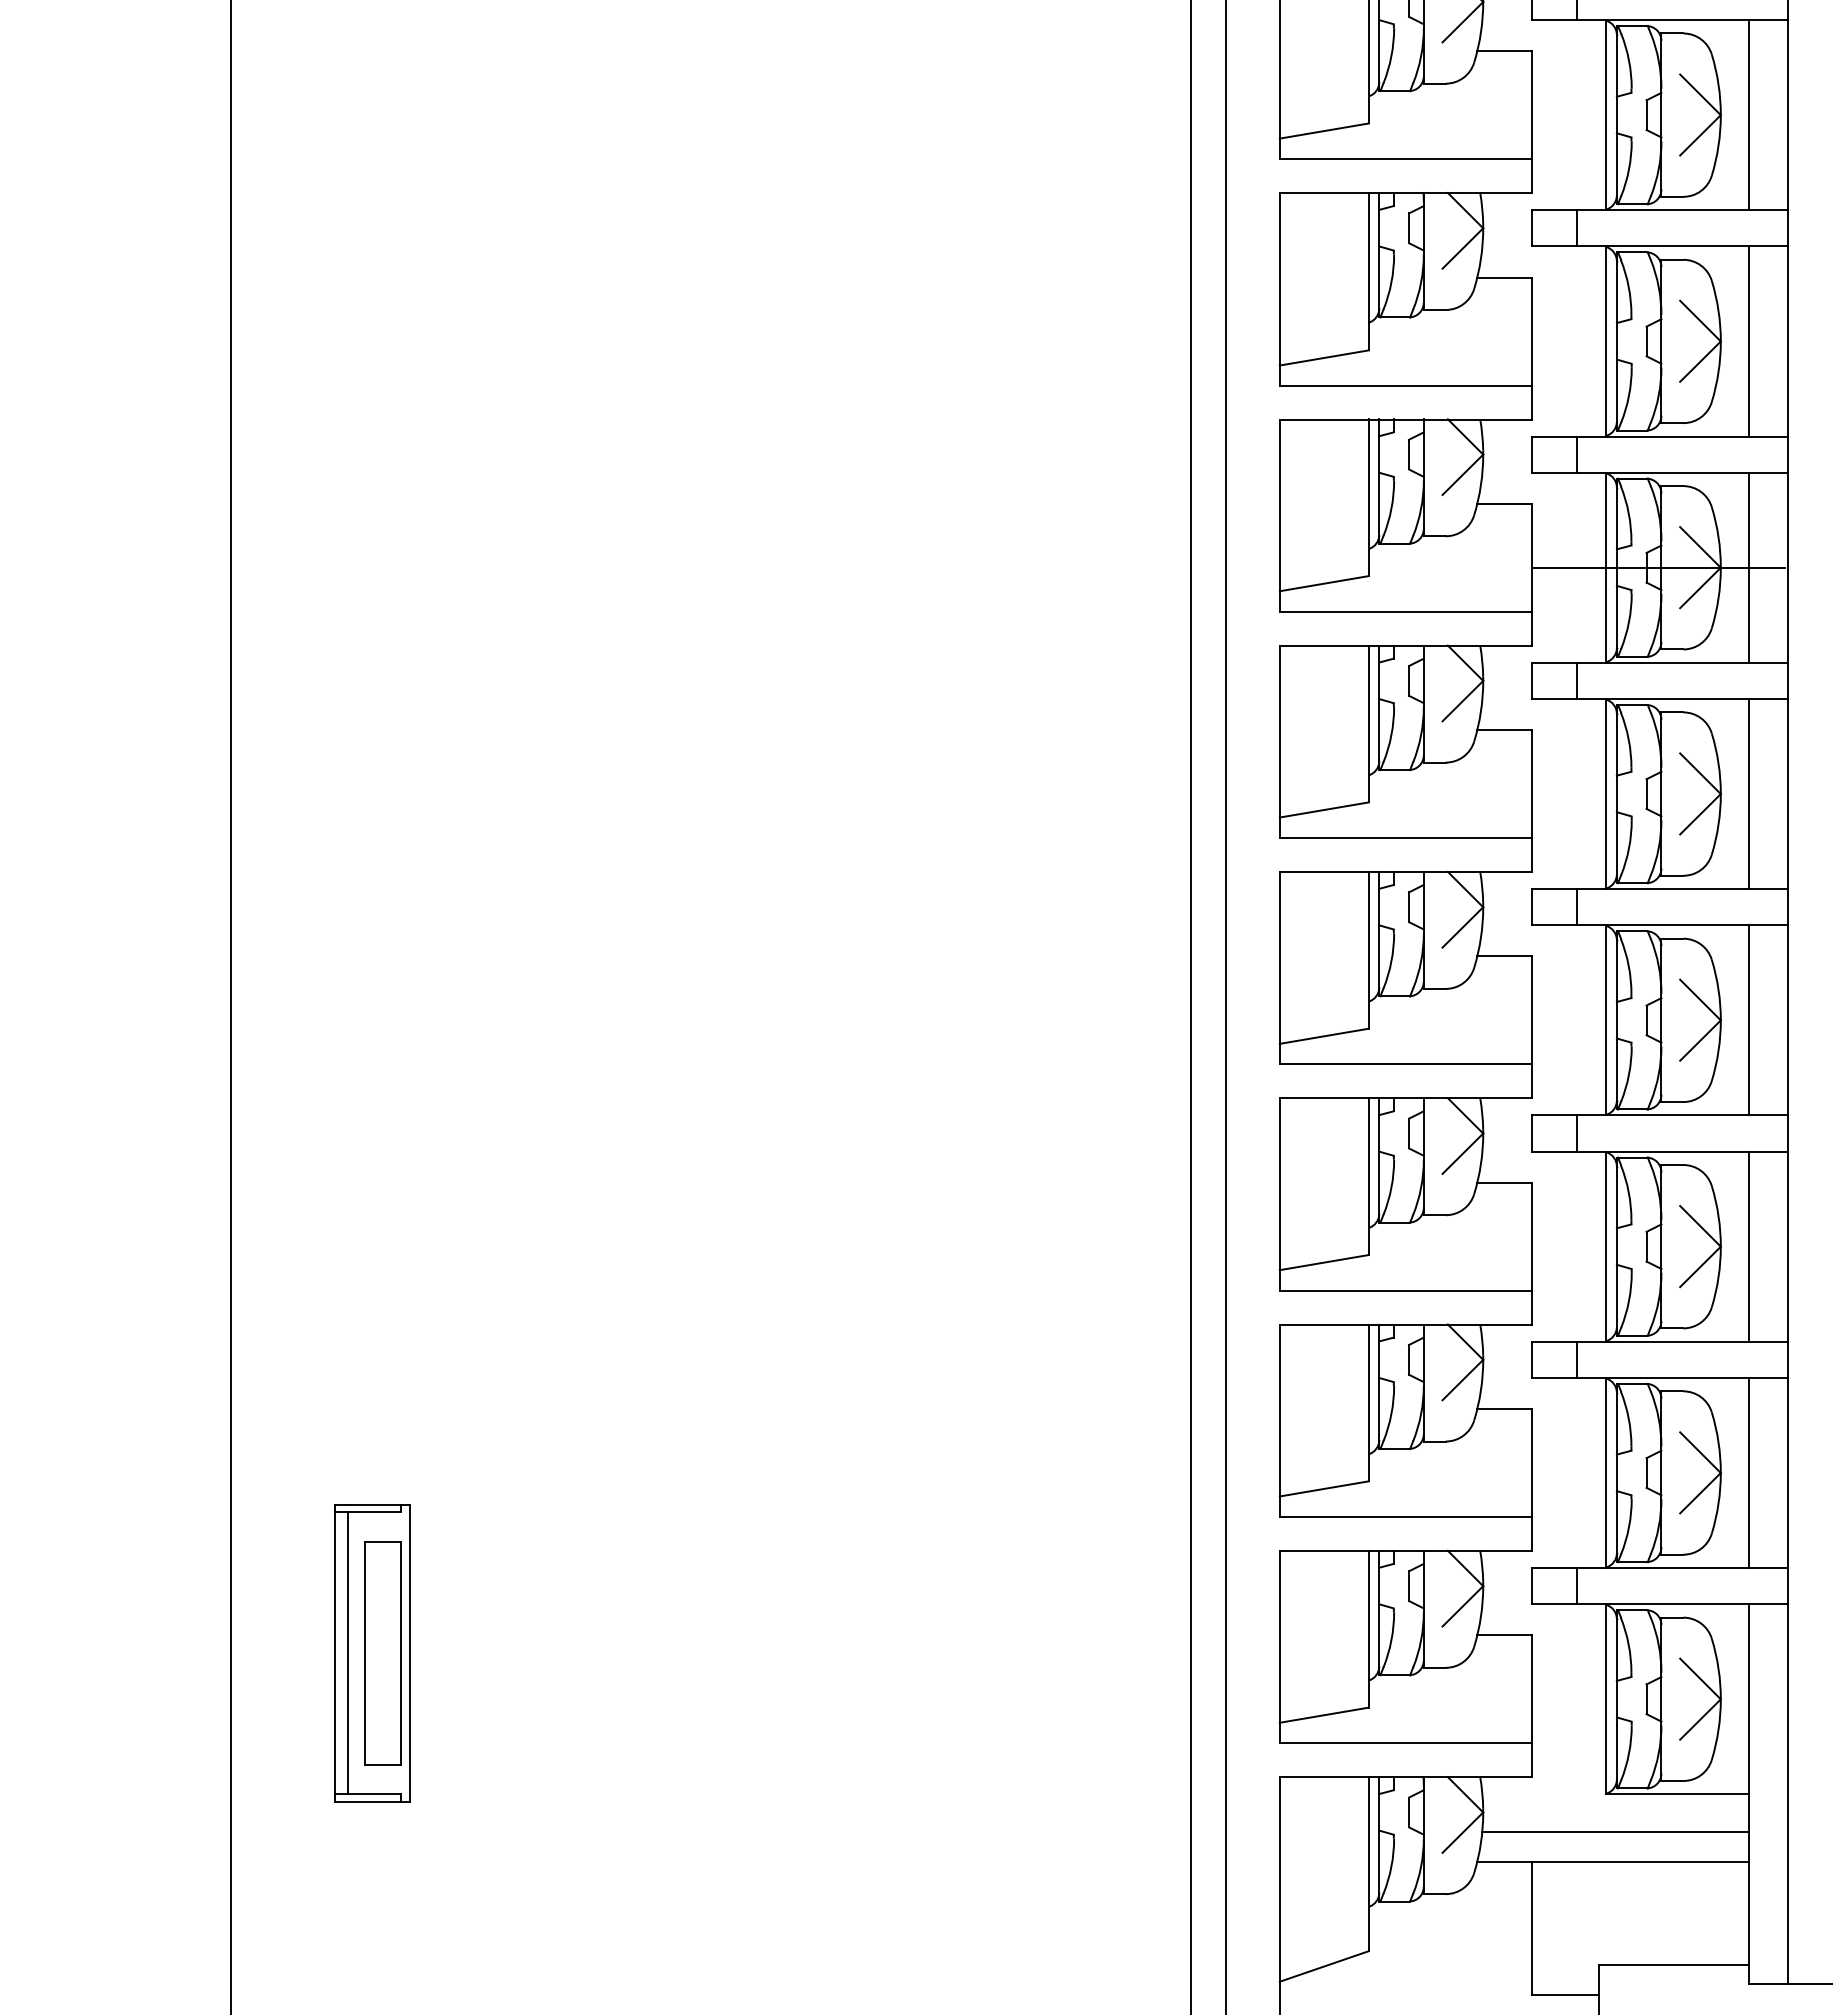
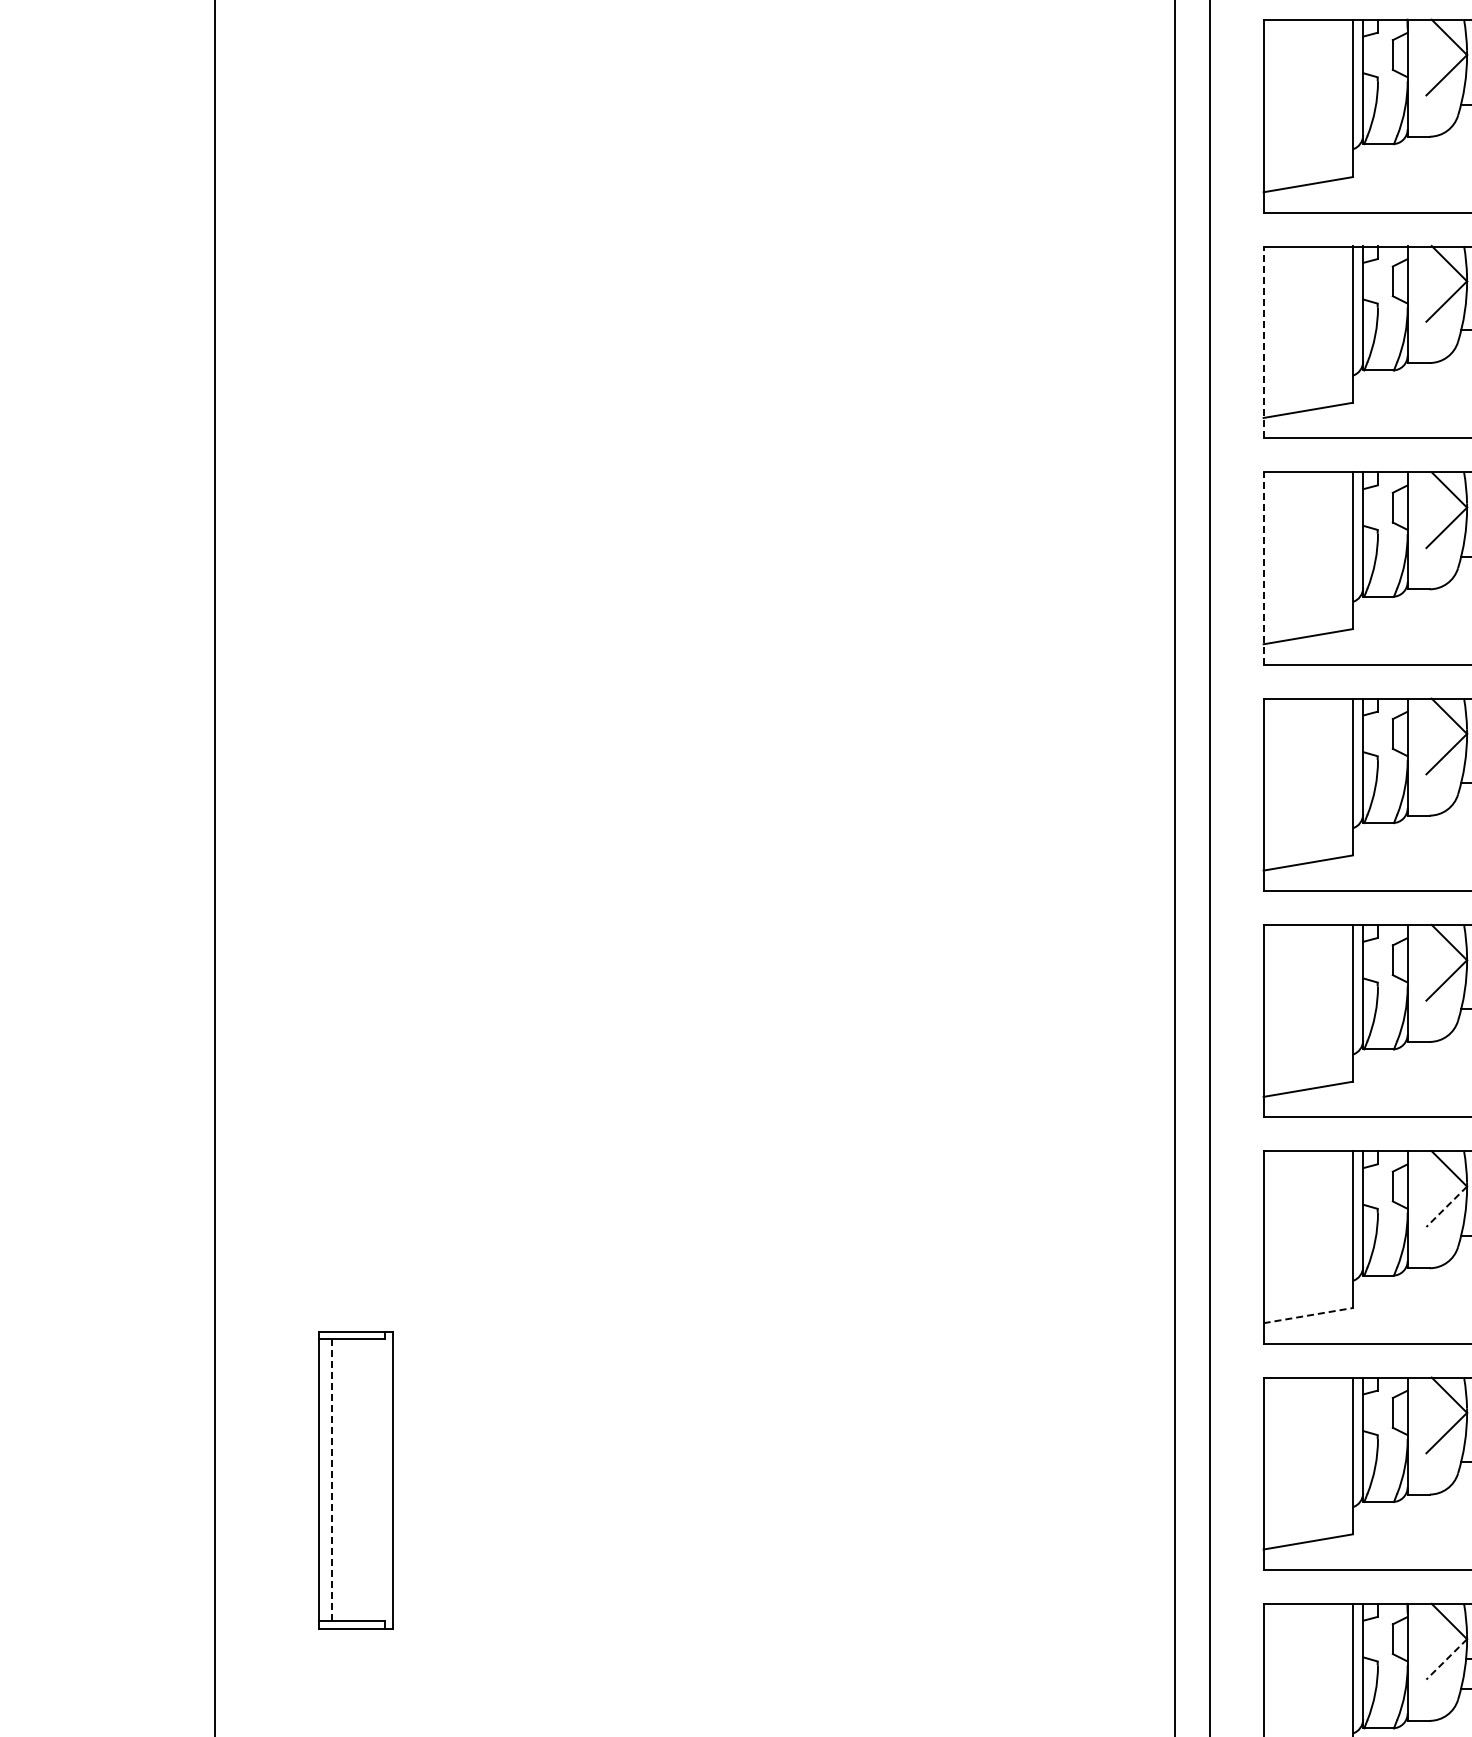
line: (1279, 515) -> (1263, 342), solid -> dashed
line: (1279, 741) -> (1263, 568), solid -> dashed
line: (1462, 1380) -> (1446, 1207), solid -> dashed
line: (1324, 1488) -> (1308, 1315), solid -> dashed
line: (348, 1652) -> (332, 1479), solid -> dashed
part: (382, 1653) -> (366, 1480), removed
line: (1462, 1832) -> (1446, 1659), solid -> dashed

